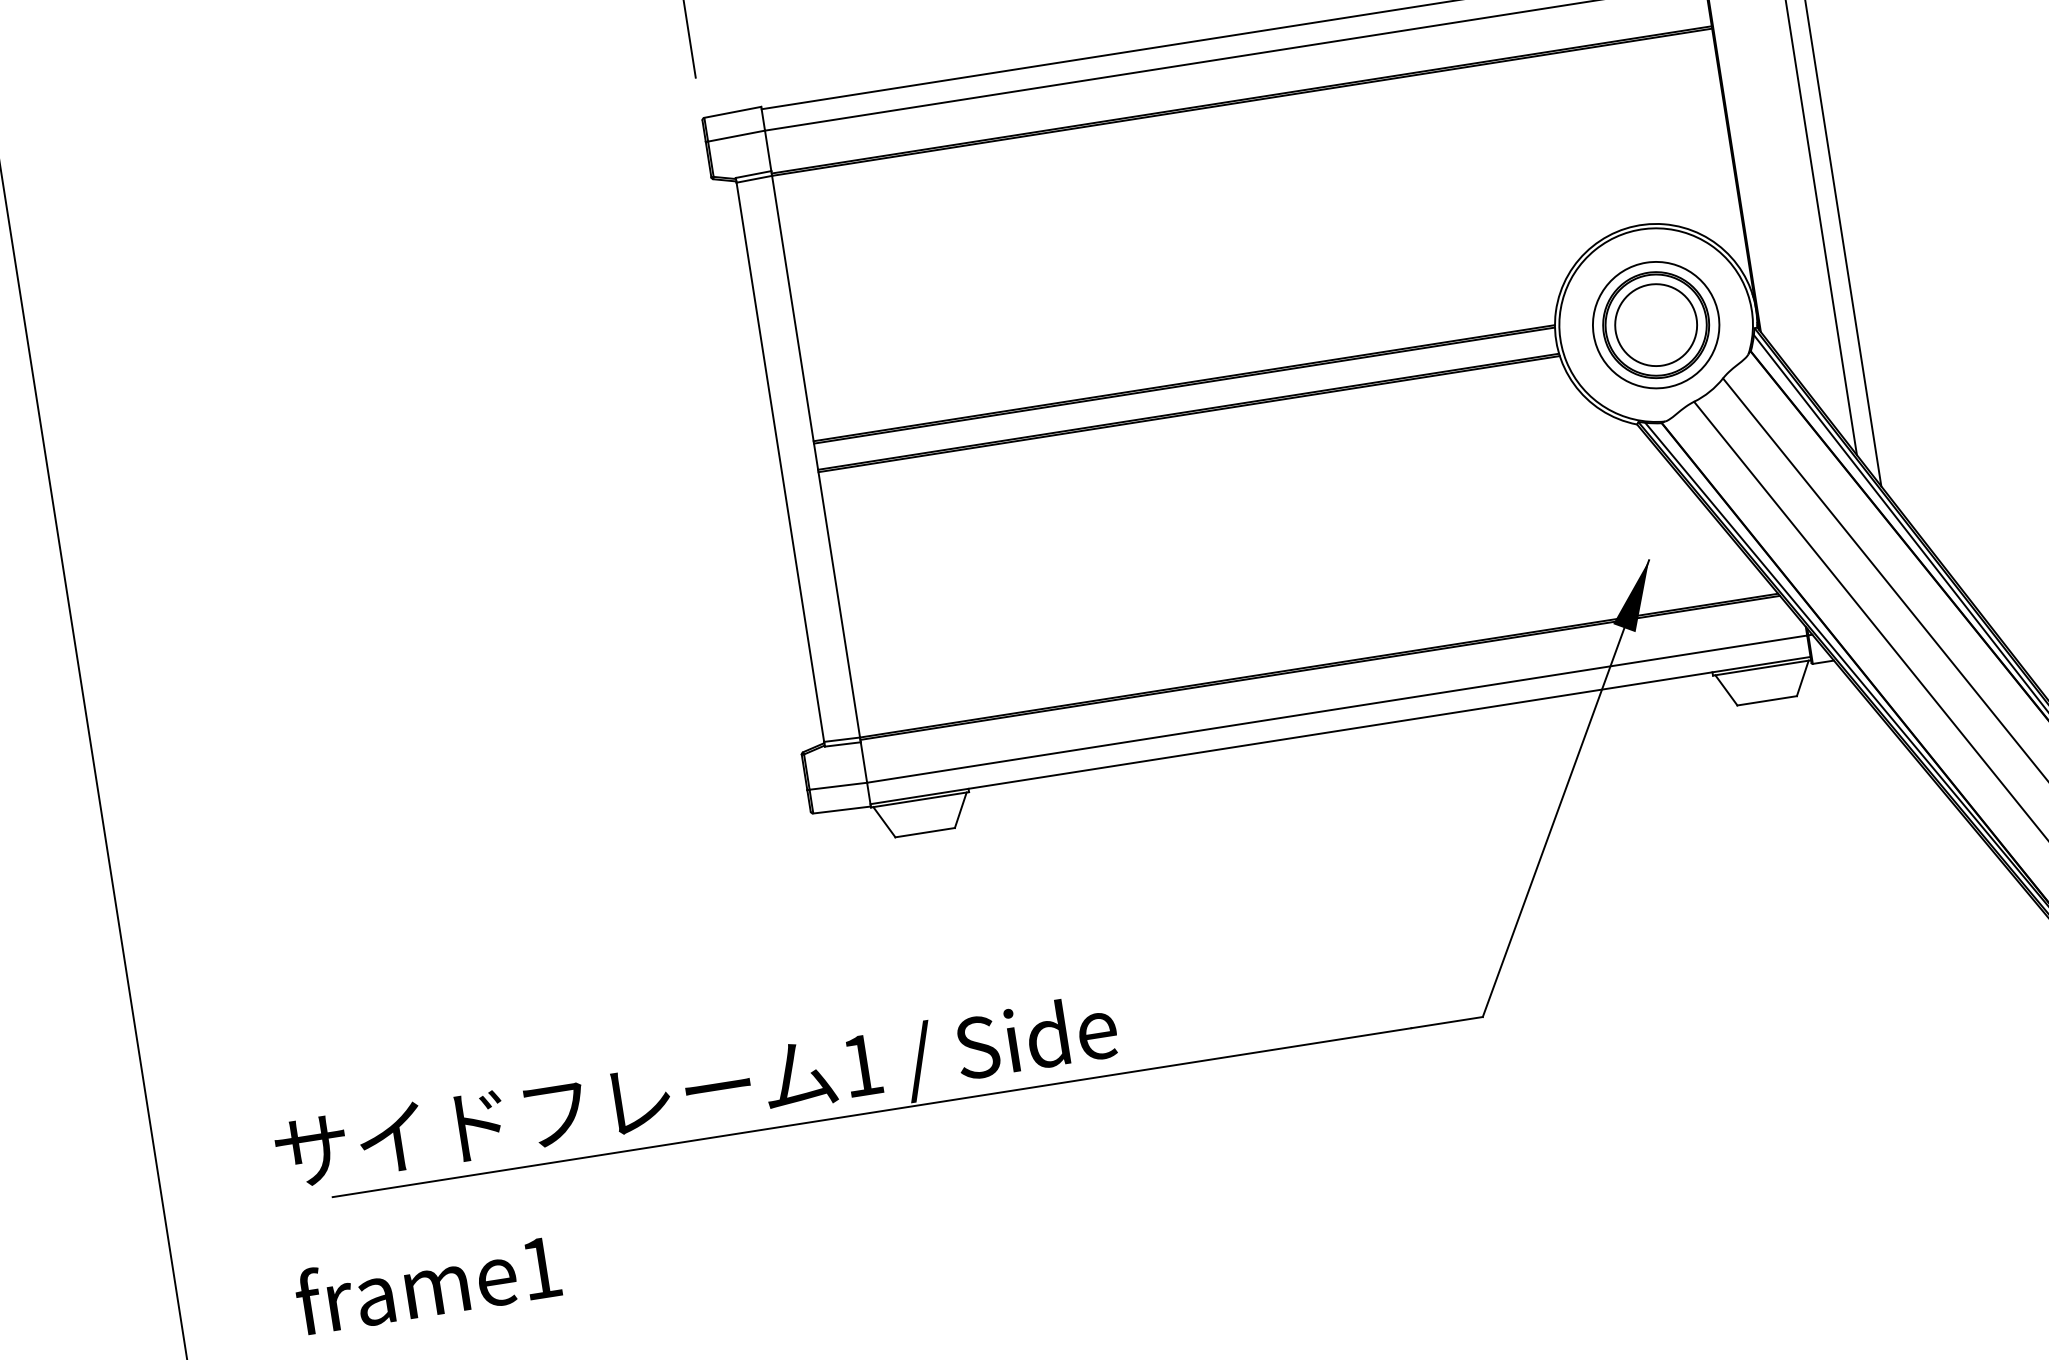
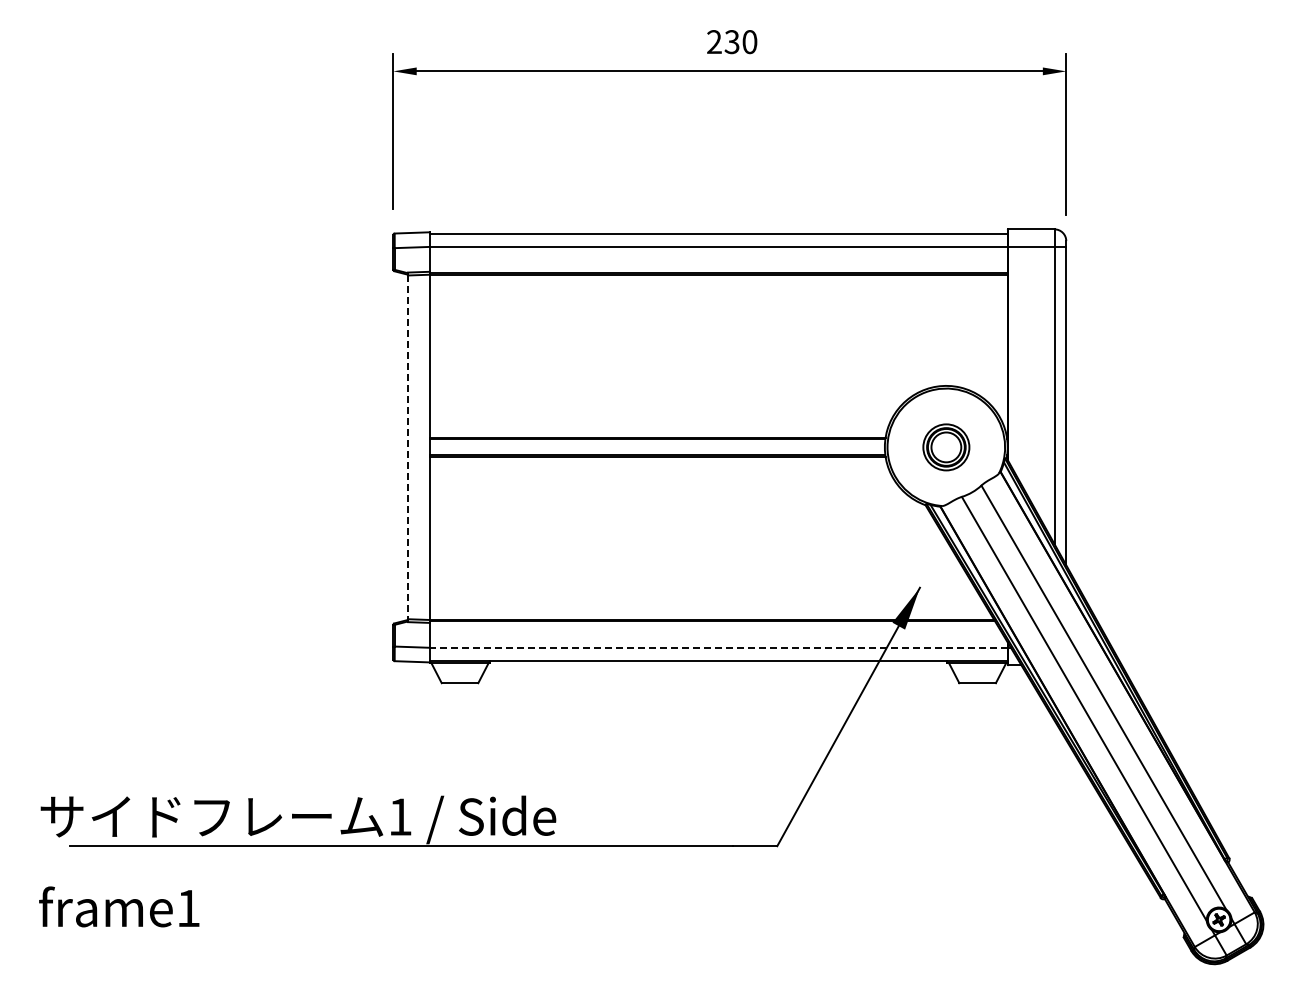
part: (1656, 325) -> (946, 447), size x0.6
line: (779, 462) -> (407, 447), solid -> dashed
line: (1336, 708) -> (718, 647), solid -> dashed

